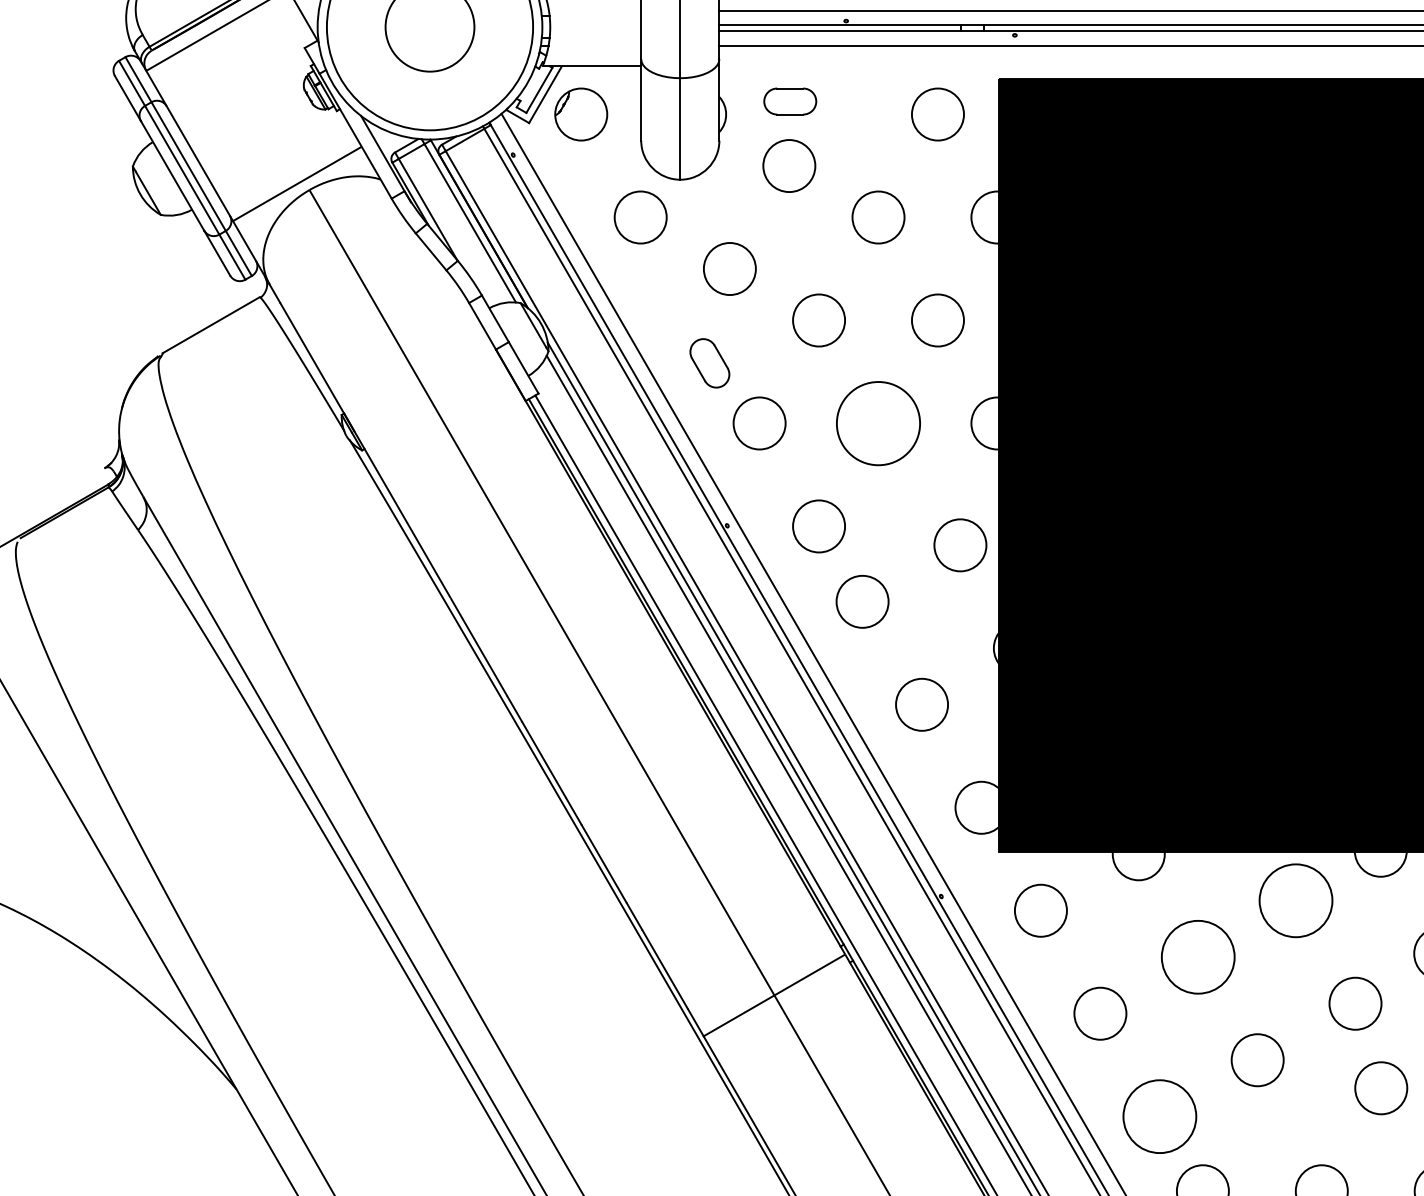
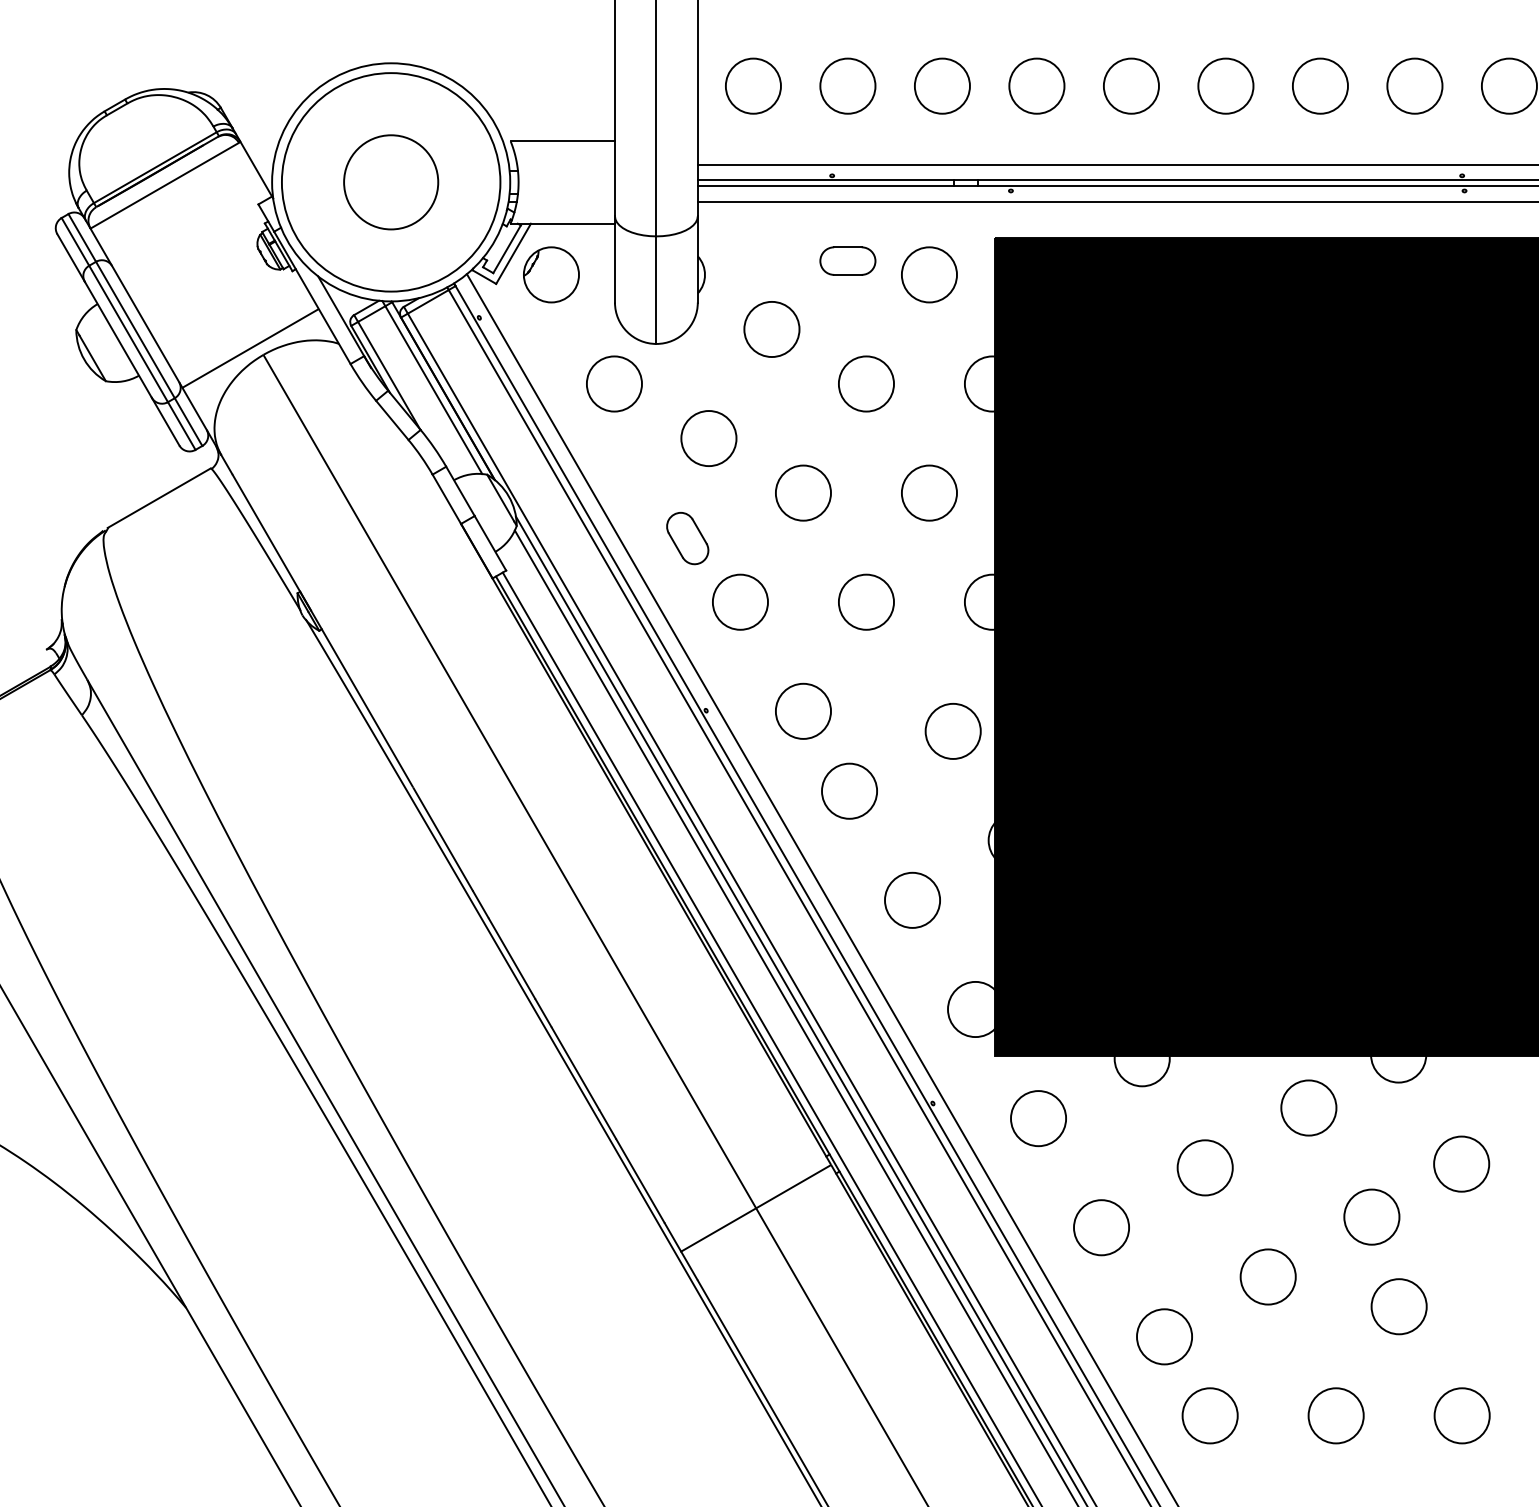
part: (789, 100) -> (847, 260), moved
circle: (878, 422) -> (866, 601), size x0.62
circle: (1295, 900) -> (1308, 1107), size x0.71
circle: (1197, 956) -> (1204, 1167), size x0.71
circle: (1159, 1116) -> (1164, 1336), size x0.71

